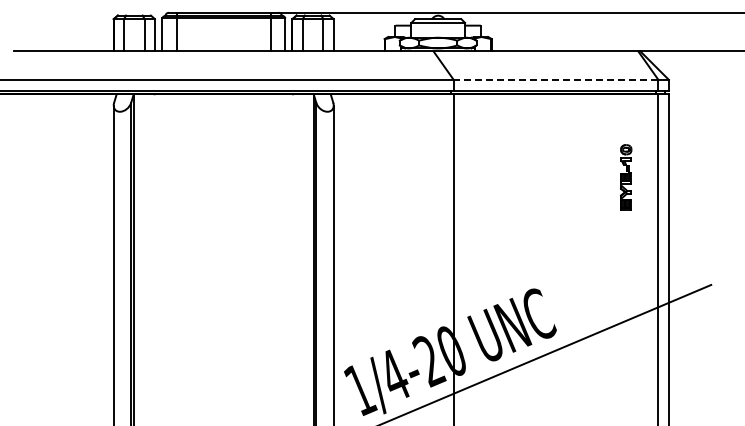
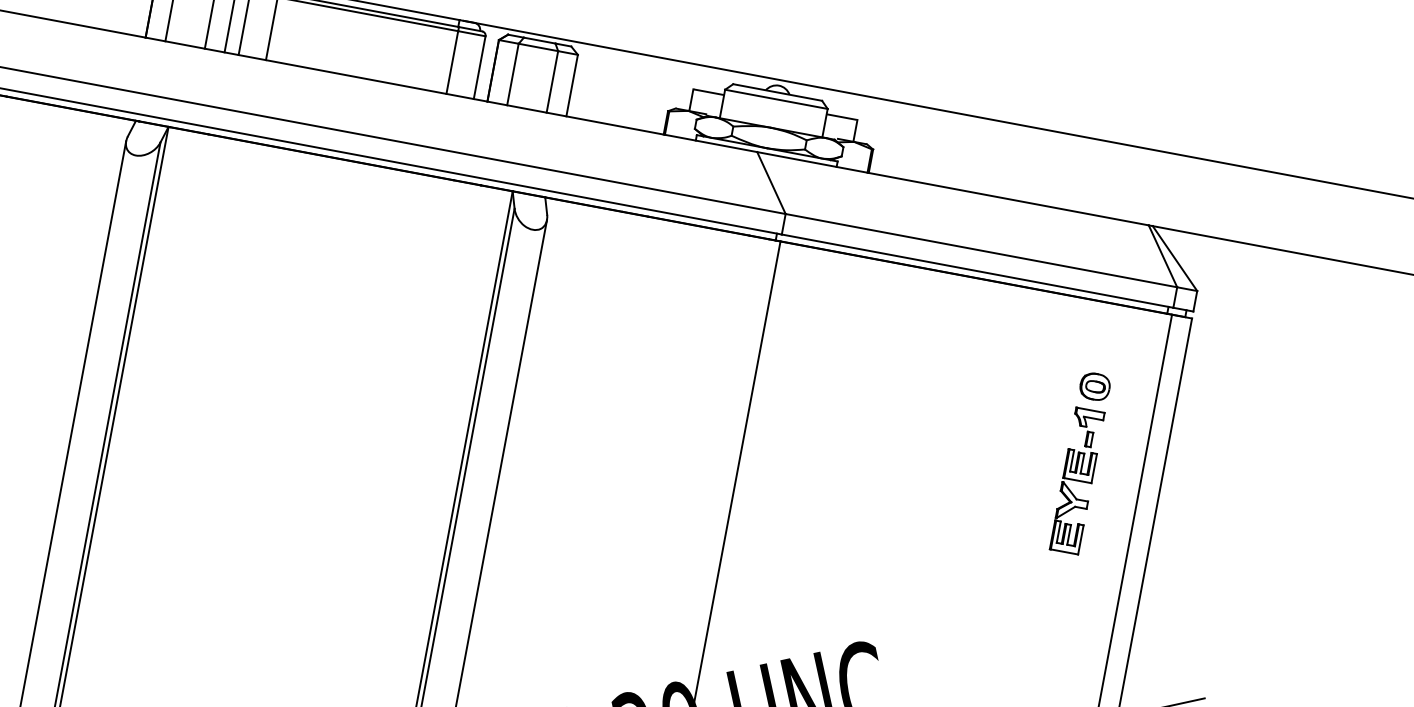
line: (555, 79) -> (980, 249), dashed -> solid
part: (625, 177) -> (1079, 462), size x1.43

